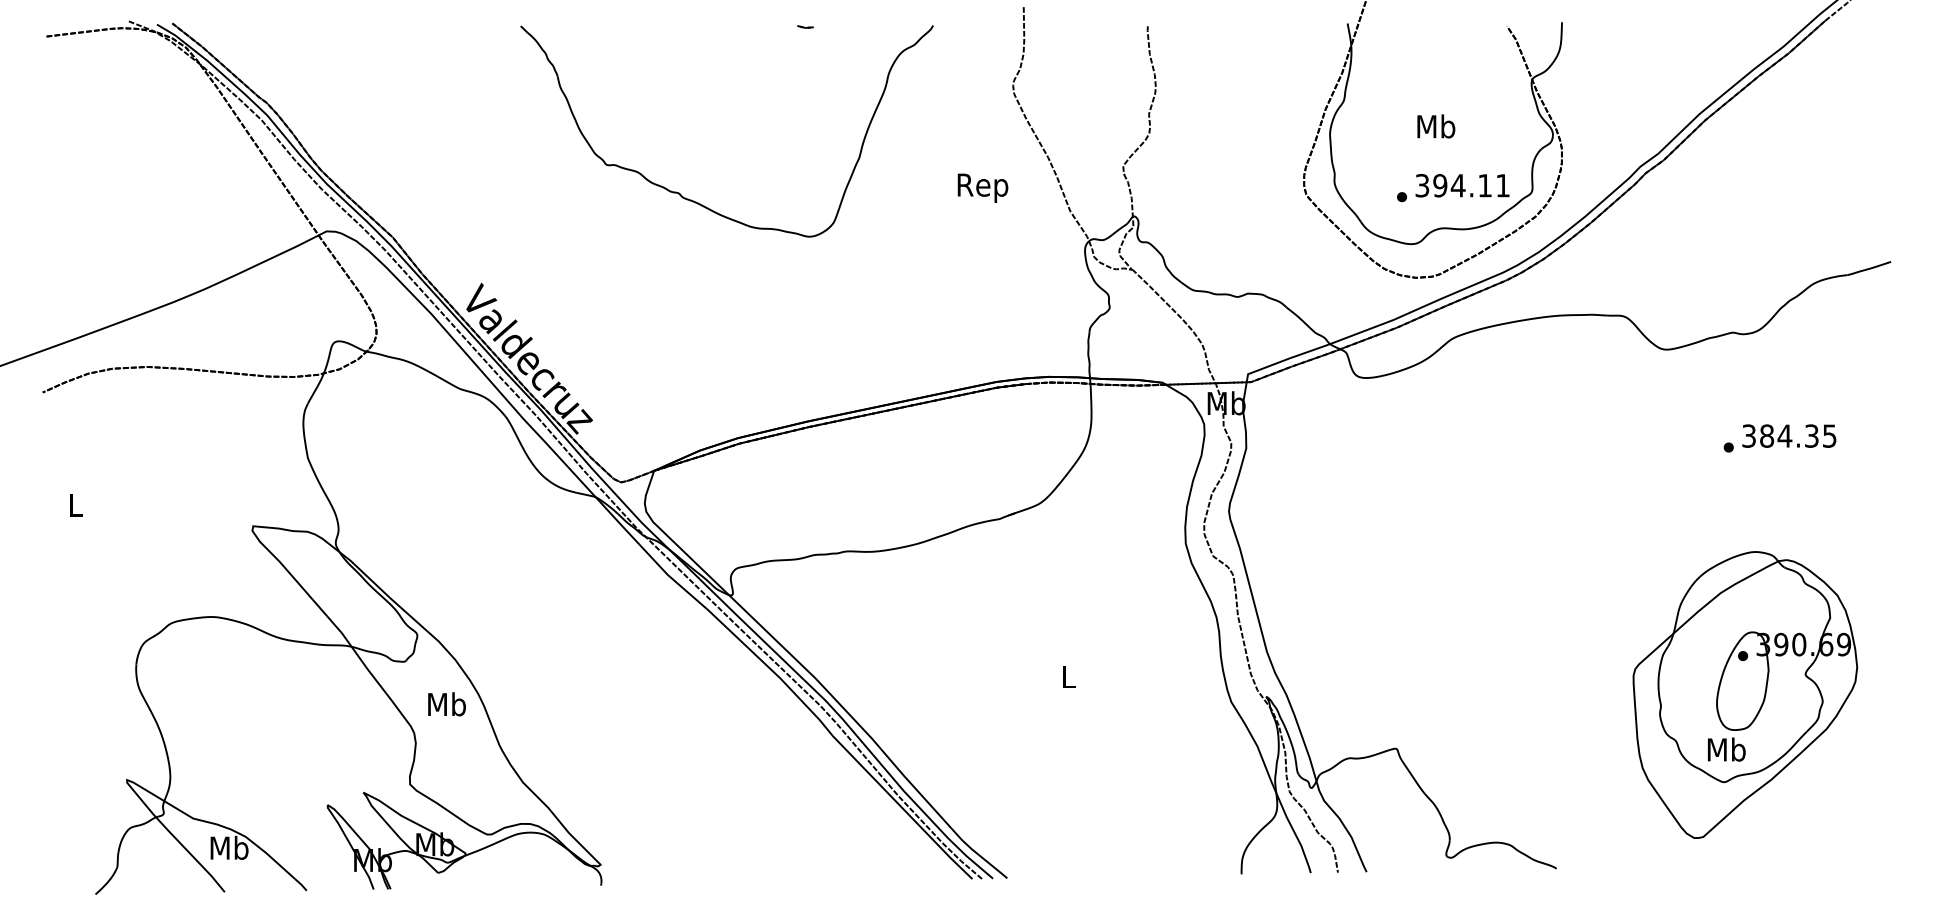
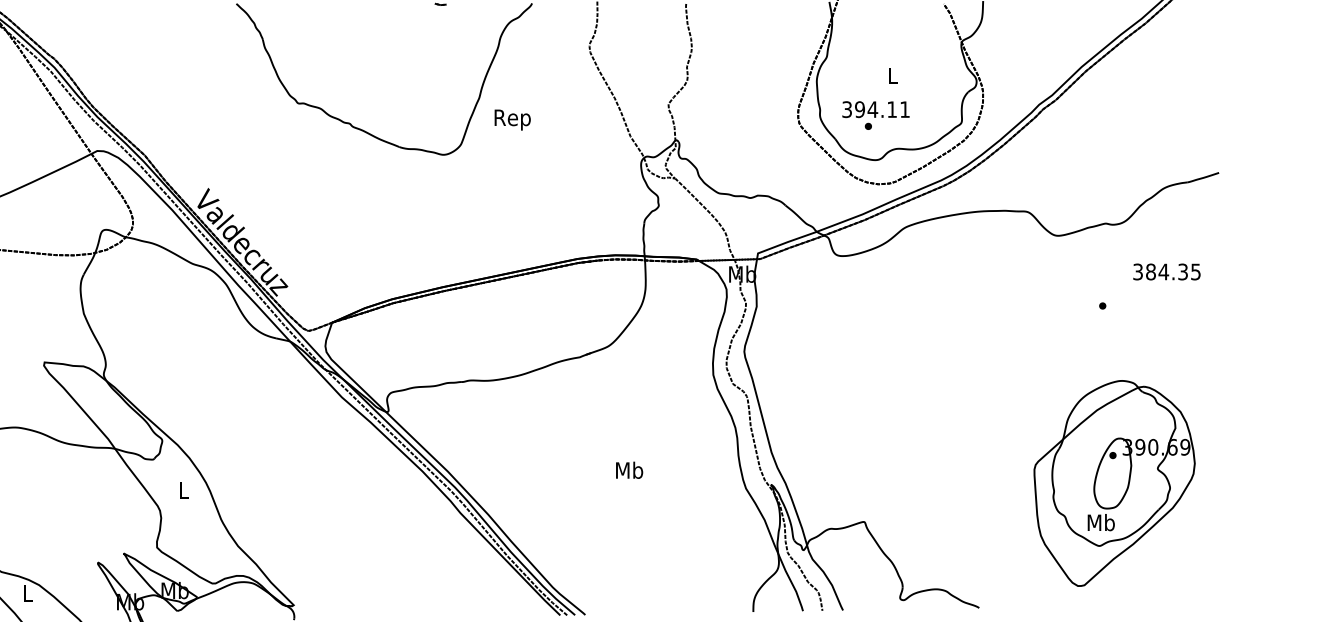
text: (1436, 126) -> (893, 75), Mb -> L
text: (1462, 185) -> (875, 109), moved
text: (982, 187) -> (512, 119), moved
text: (1789, 435) -> (1167, 271), moved
text: (1068, 676) -> (629, 470), L -> Mb
text: (446, 704) -> (183, 490), Mb -> L
text: (229, 847) -> (27, 592), Mb -> L

